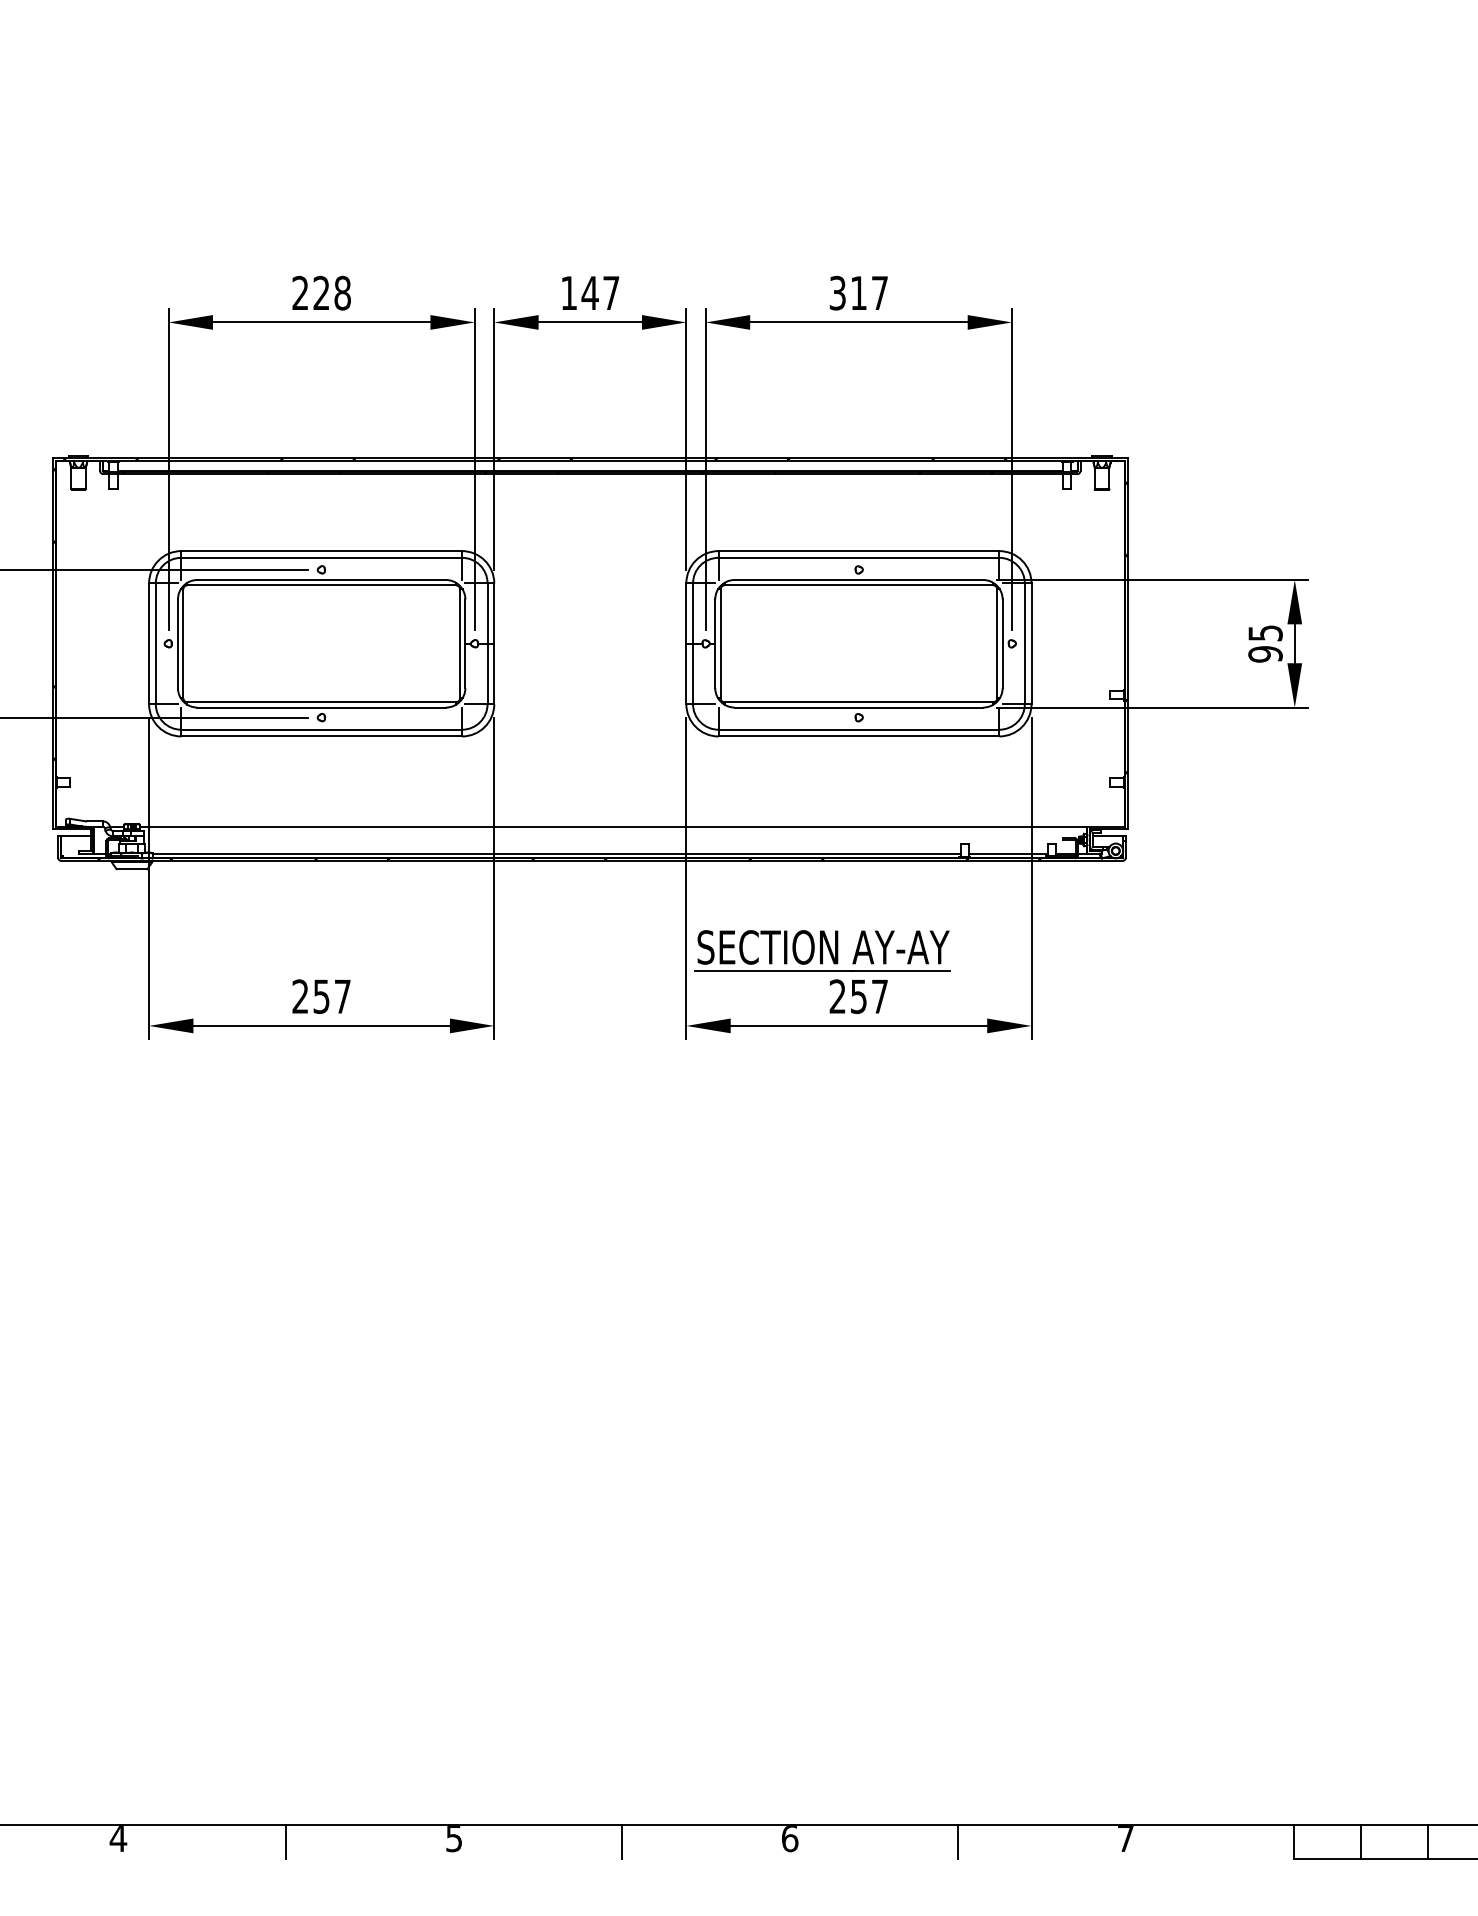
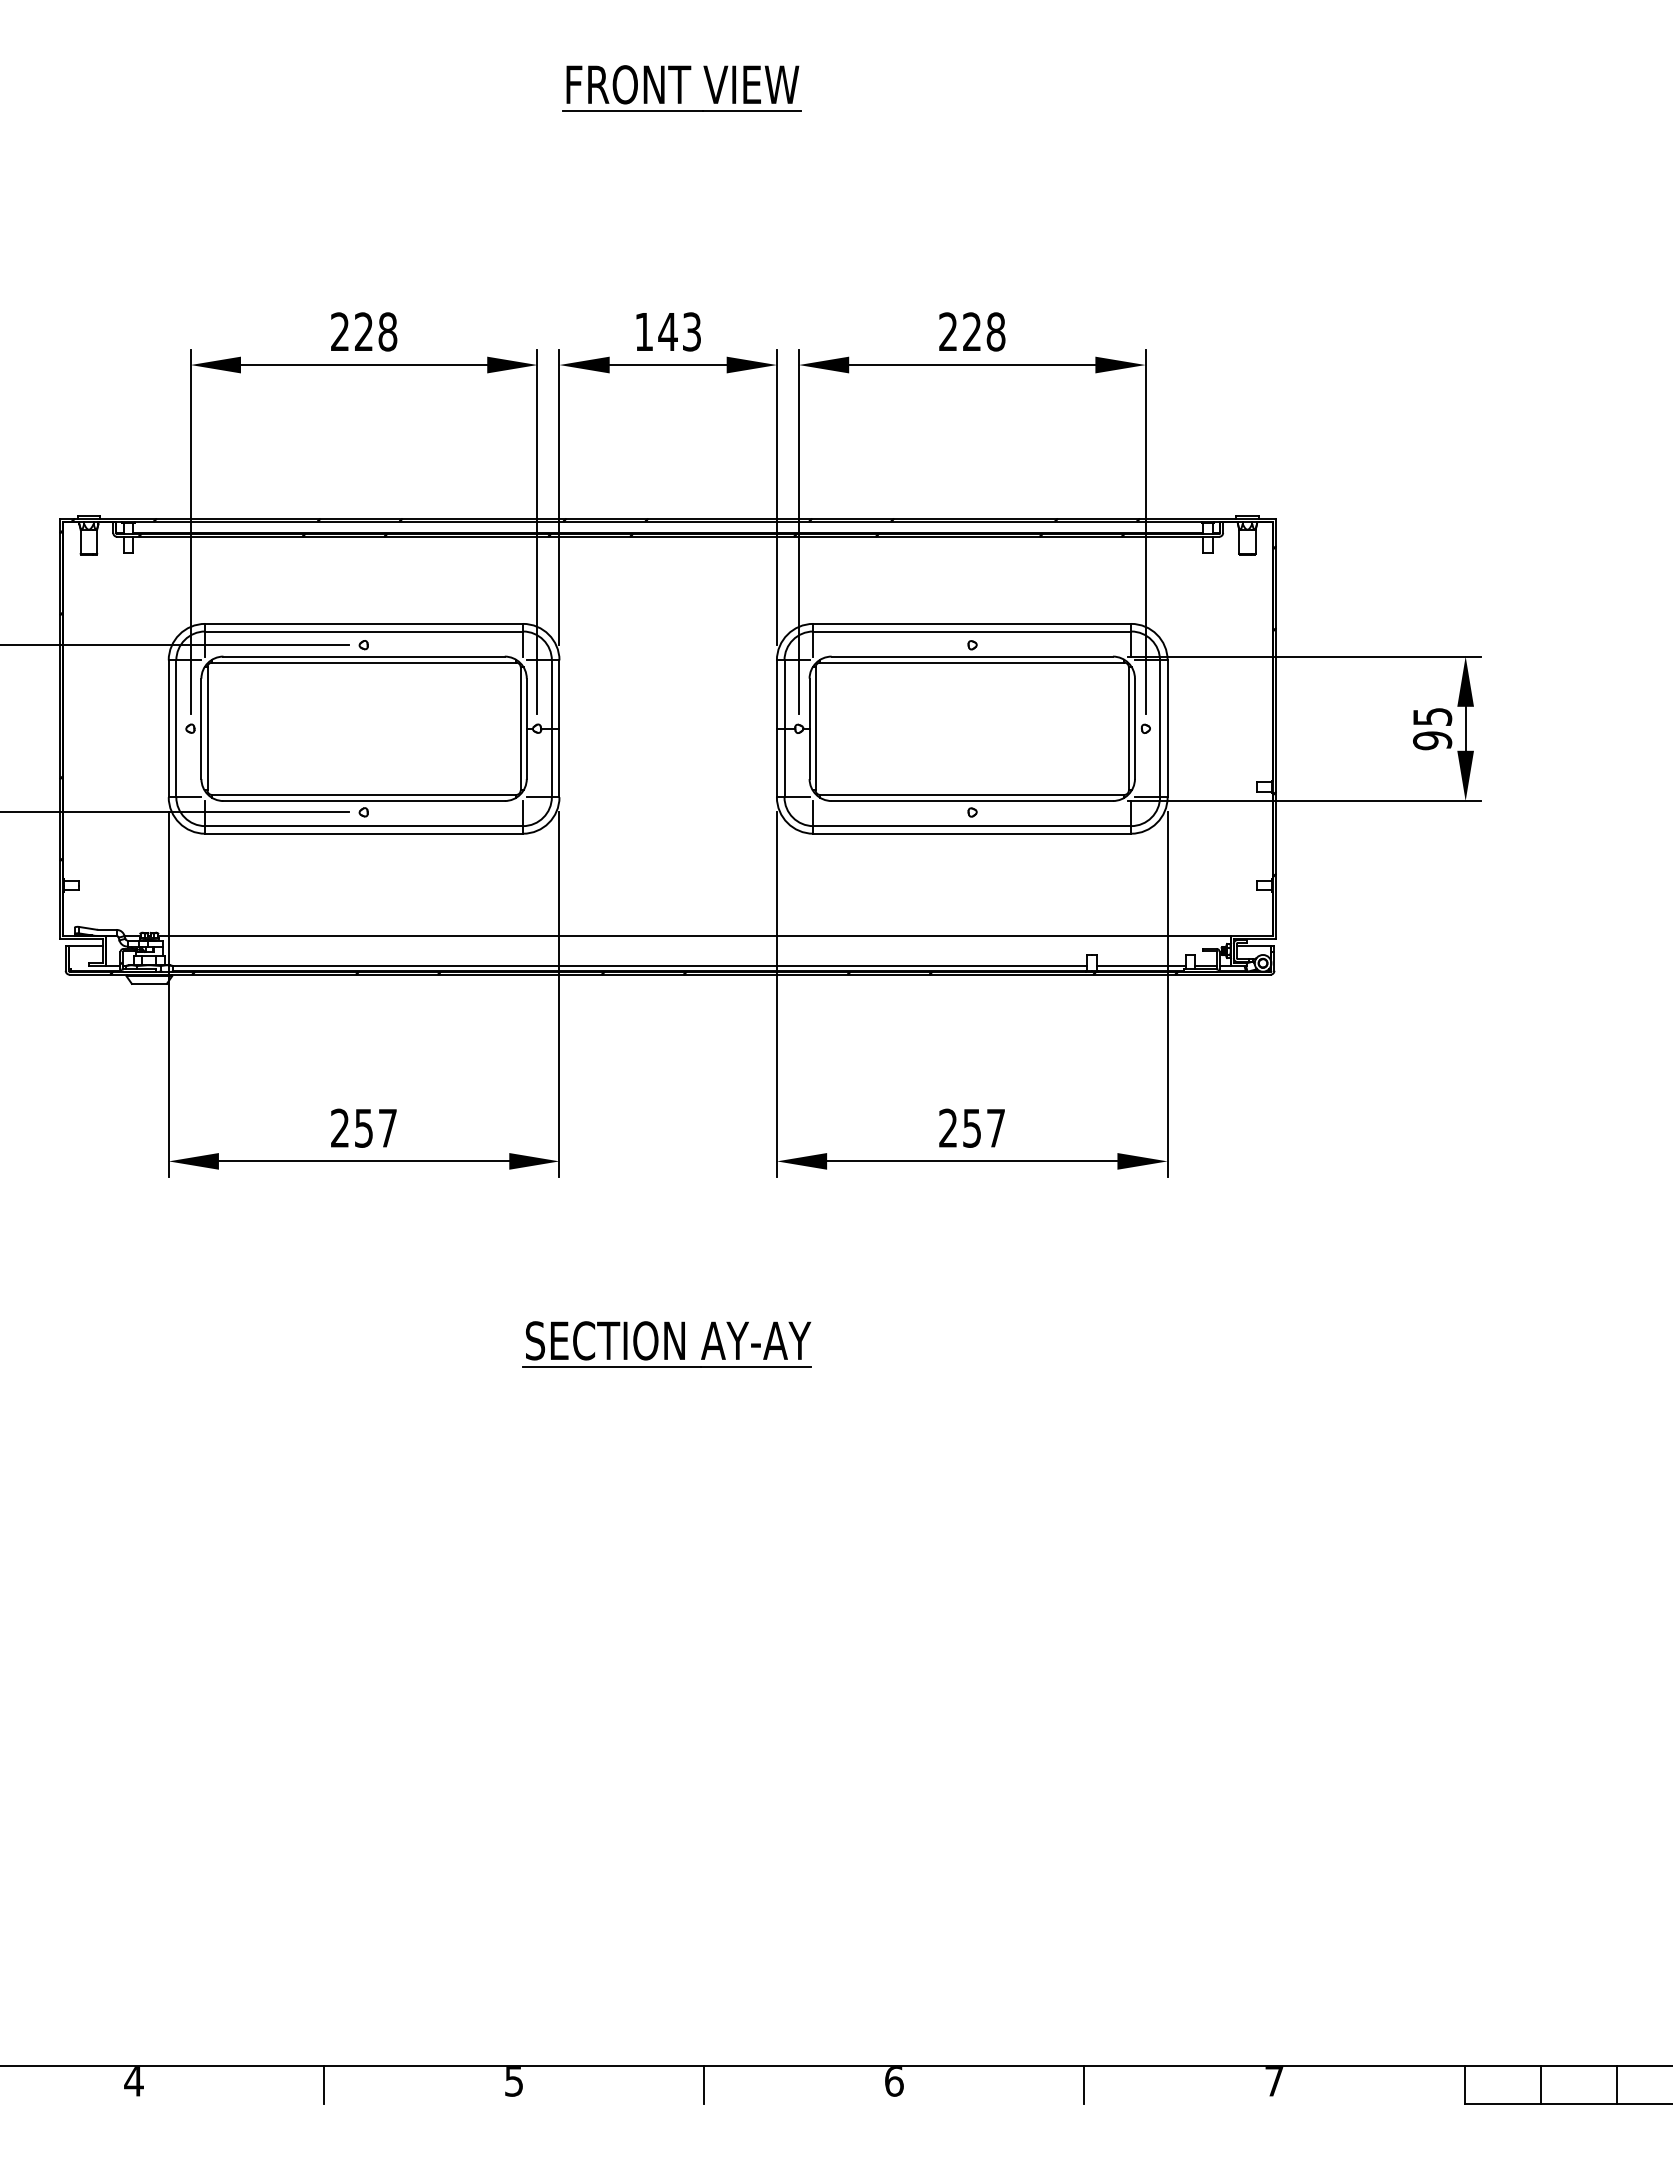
part: (601, 77) -> (680, 87), added
text: (611, 292) -> (692, 331), 147 -> 143
text: (858, 292) -> (971, 331), 317 -> 228
part: (822, 950) -> (667, 1344), moved

